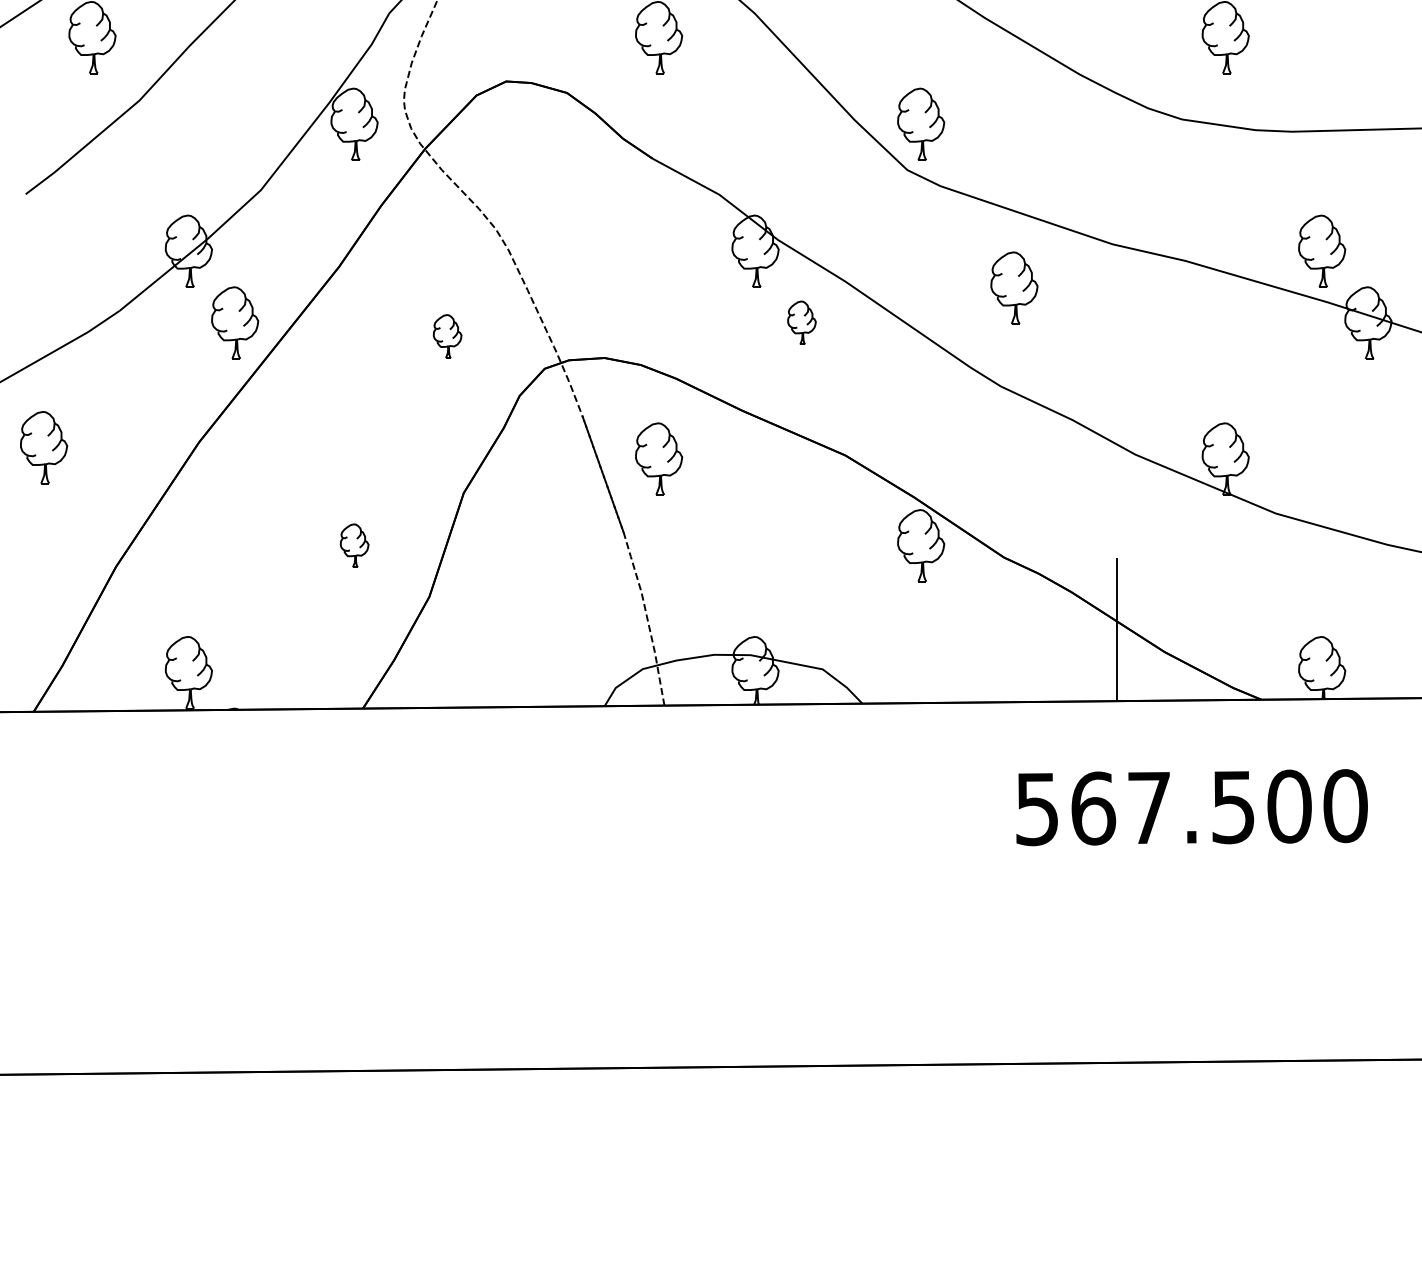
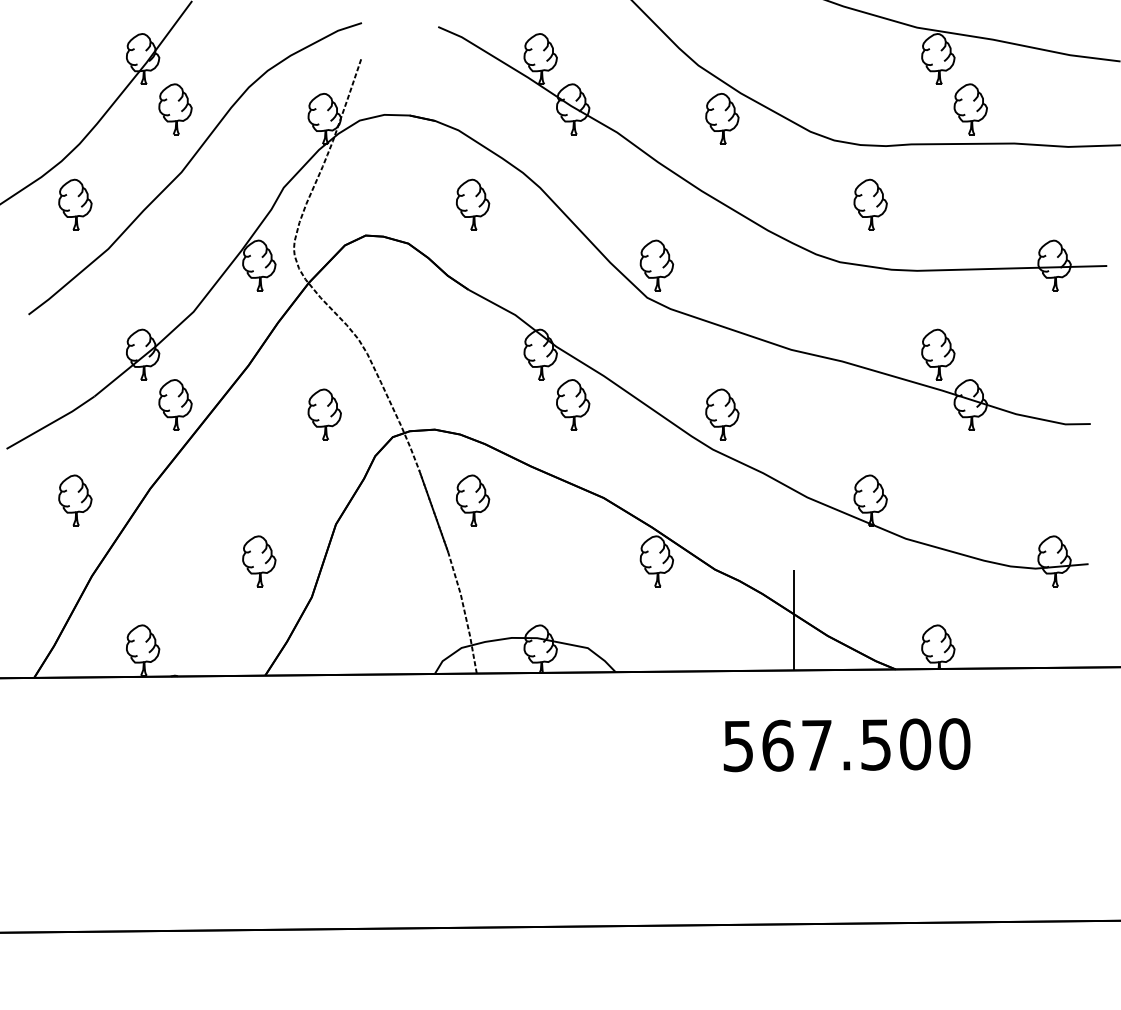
part: (1014, 287) -> (722, 414), moved
part: (802, 322) -> (573, 404), size x1.67
part: (447, 336) -> (324, 414), size x1.67
part: (44, 447) -> (75, 500), moved
part: (354, 545) -> (259, 561), size x1.67

